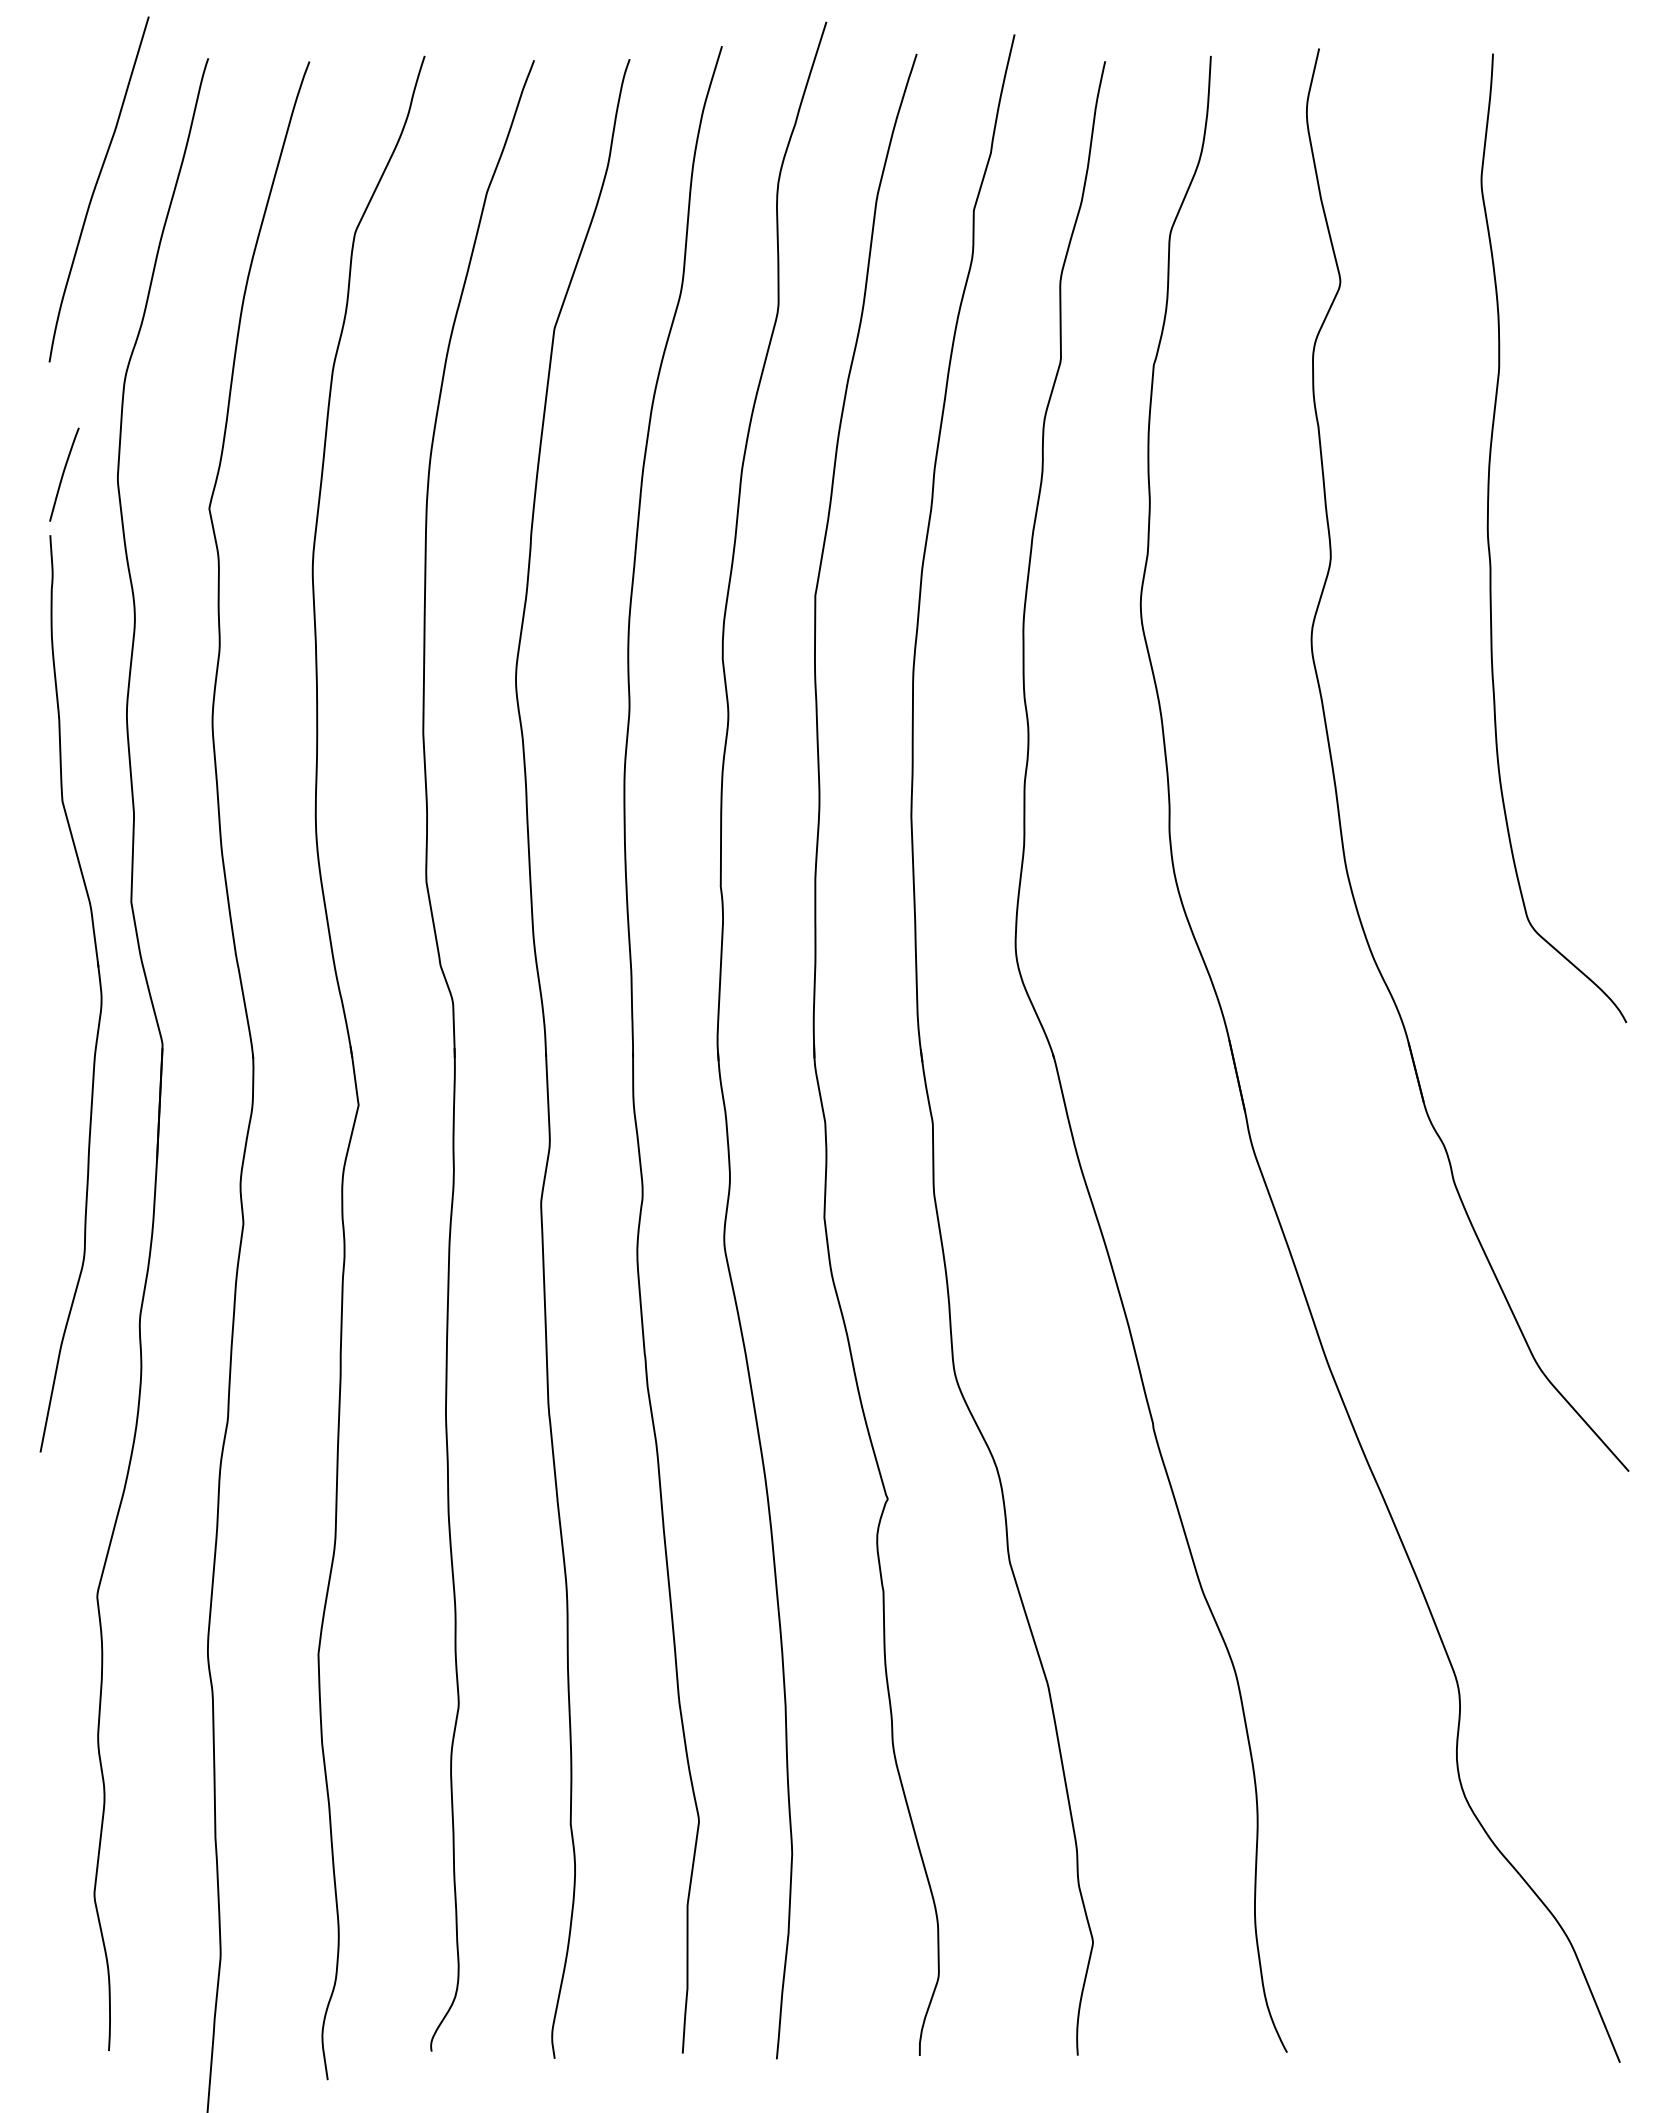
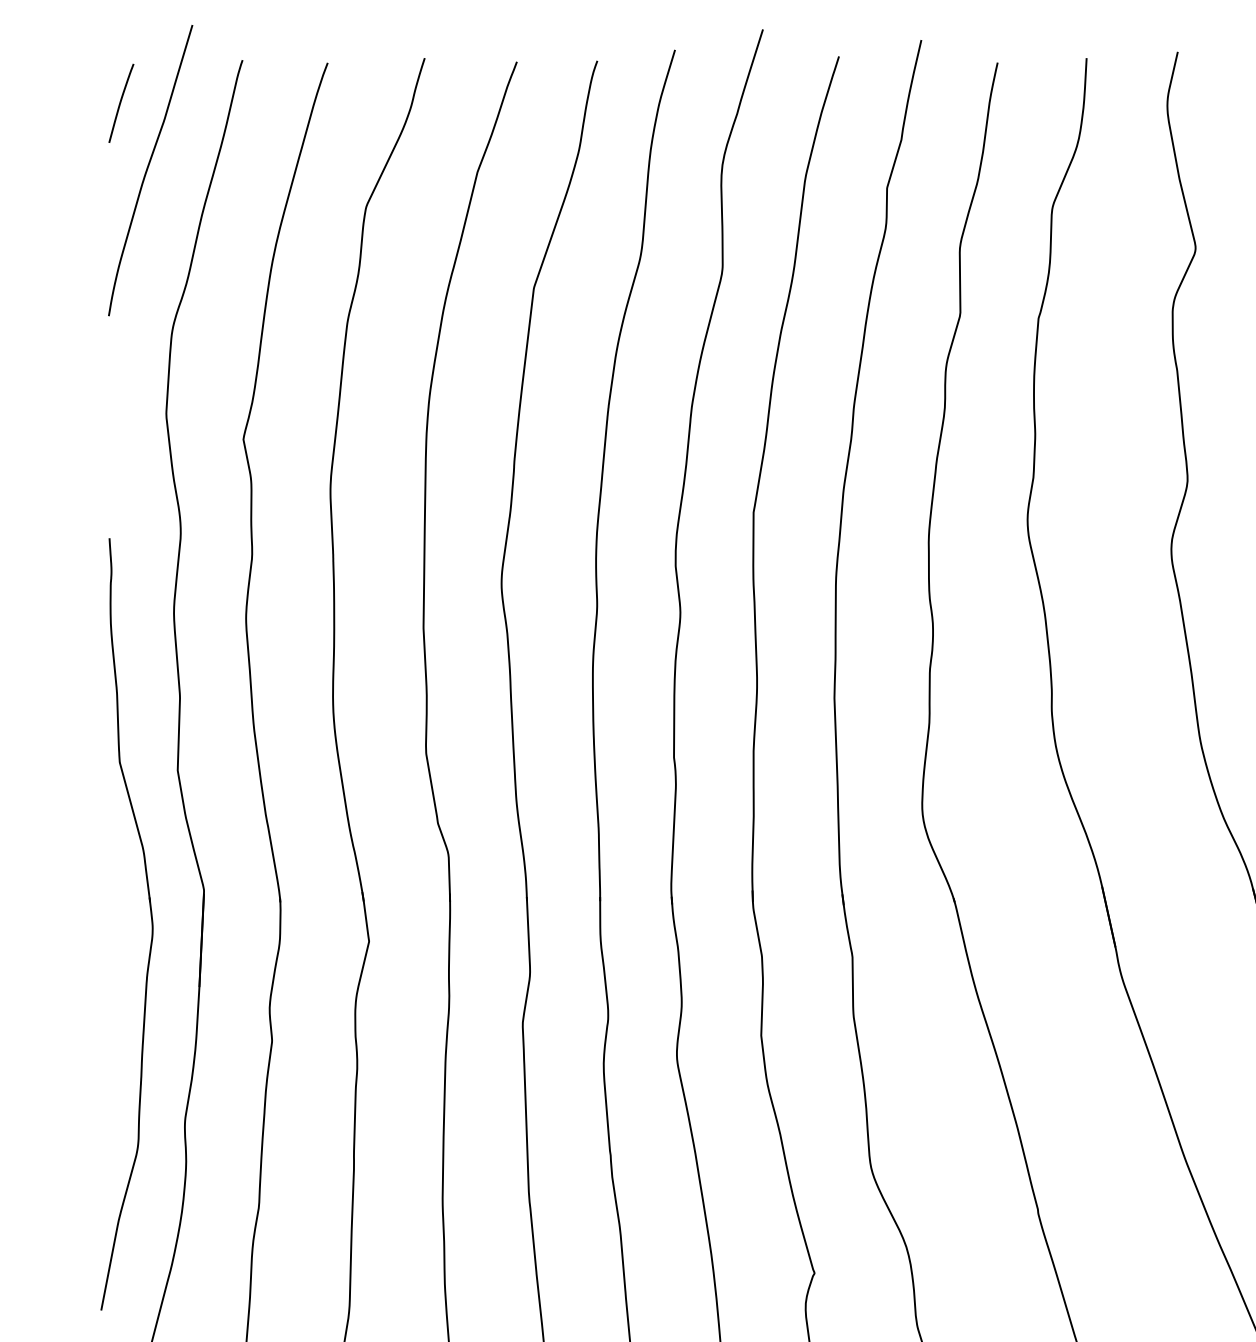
curve: (64, 473) -> (121, 102), moved
part: (99, 987) -> (150, 919), moved

